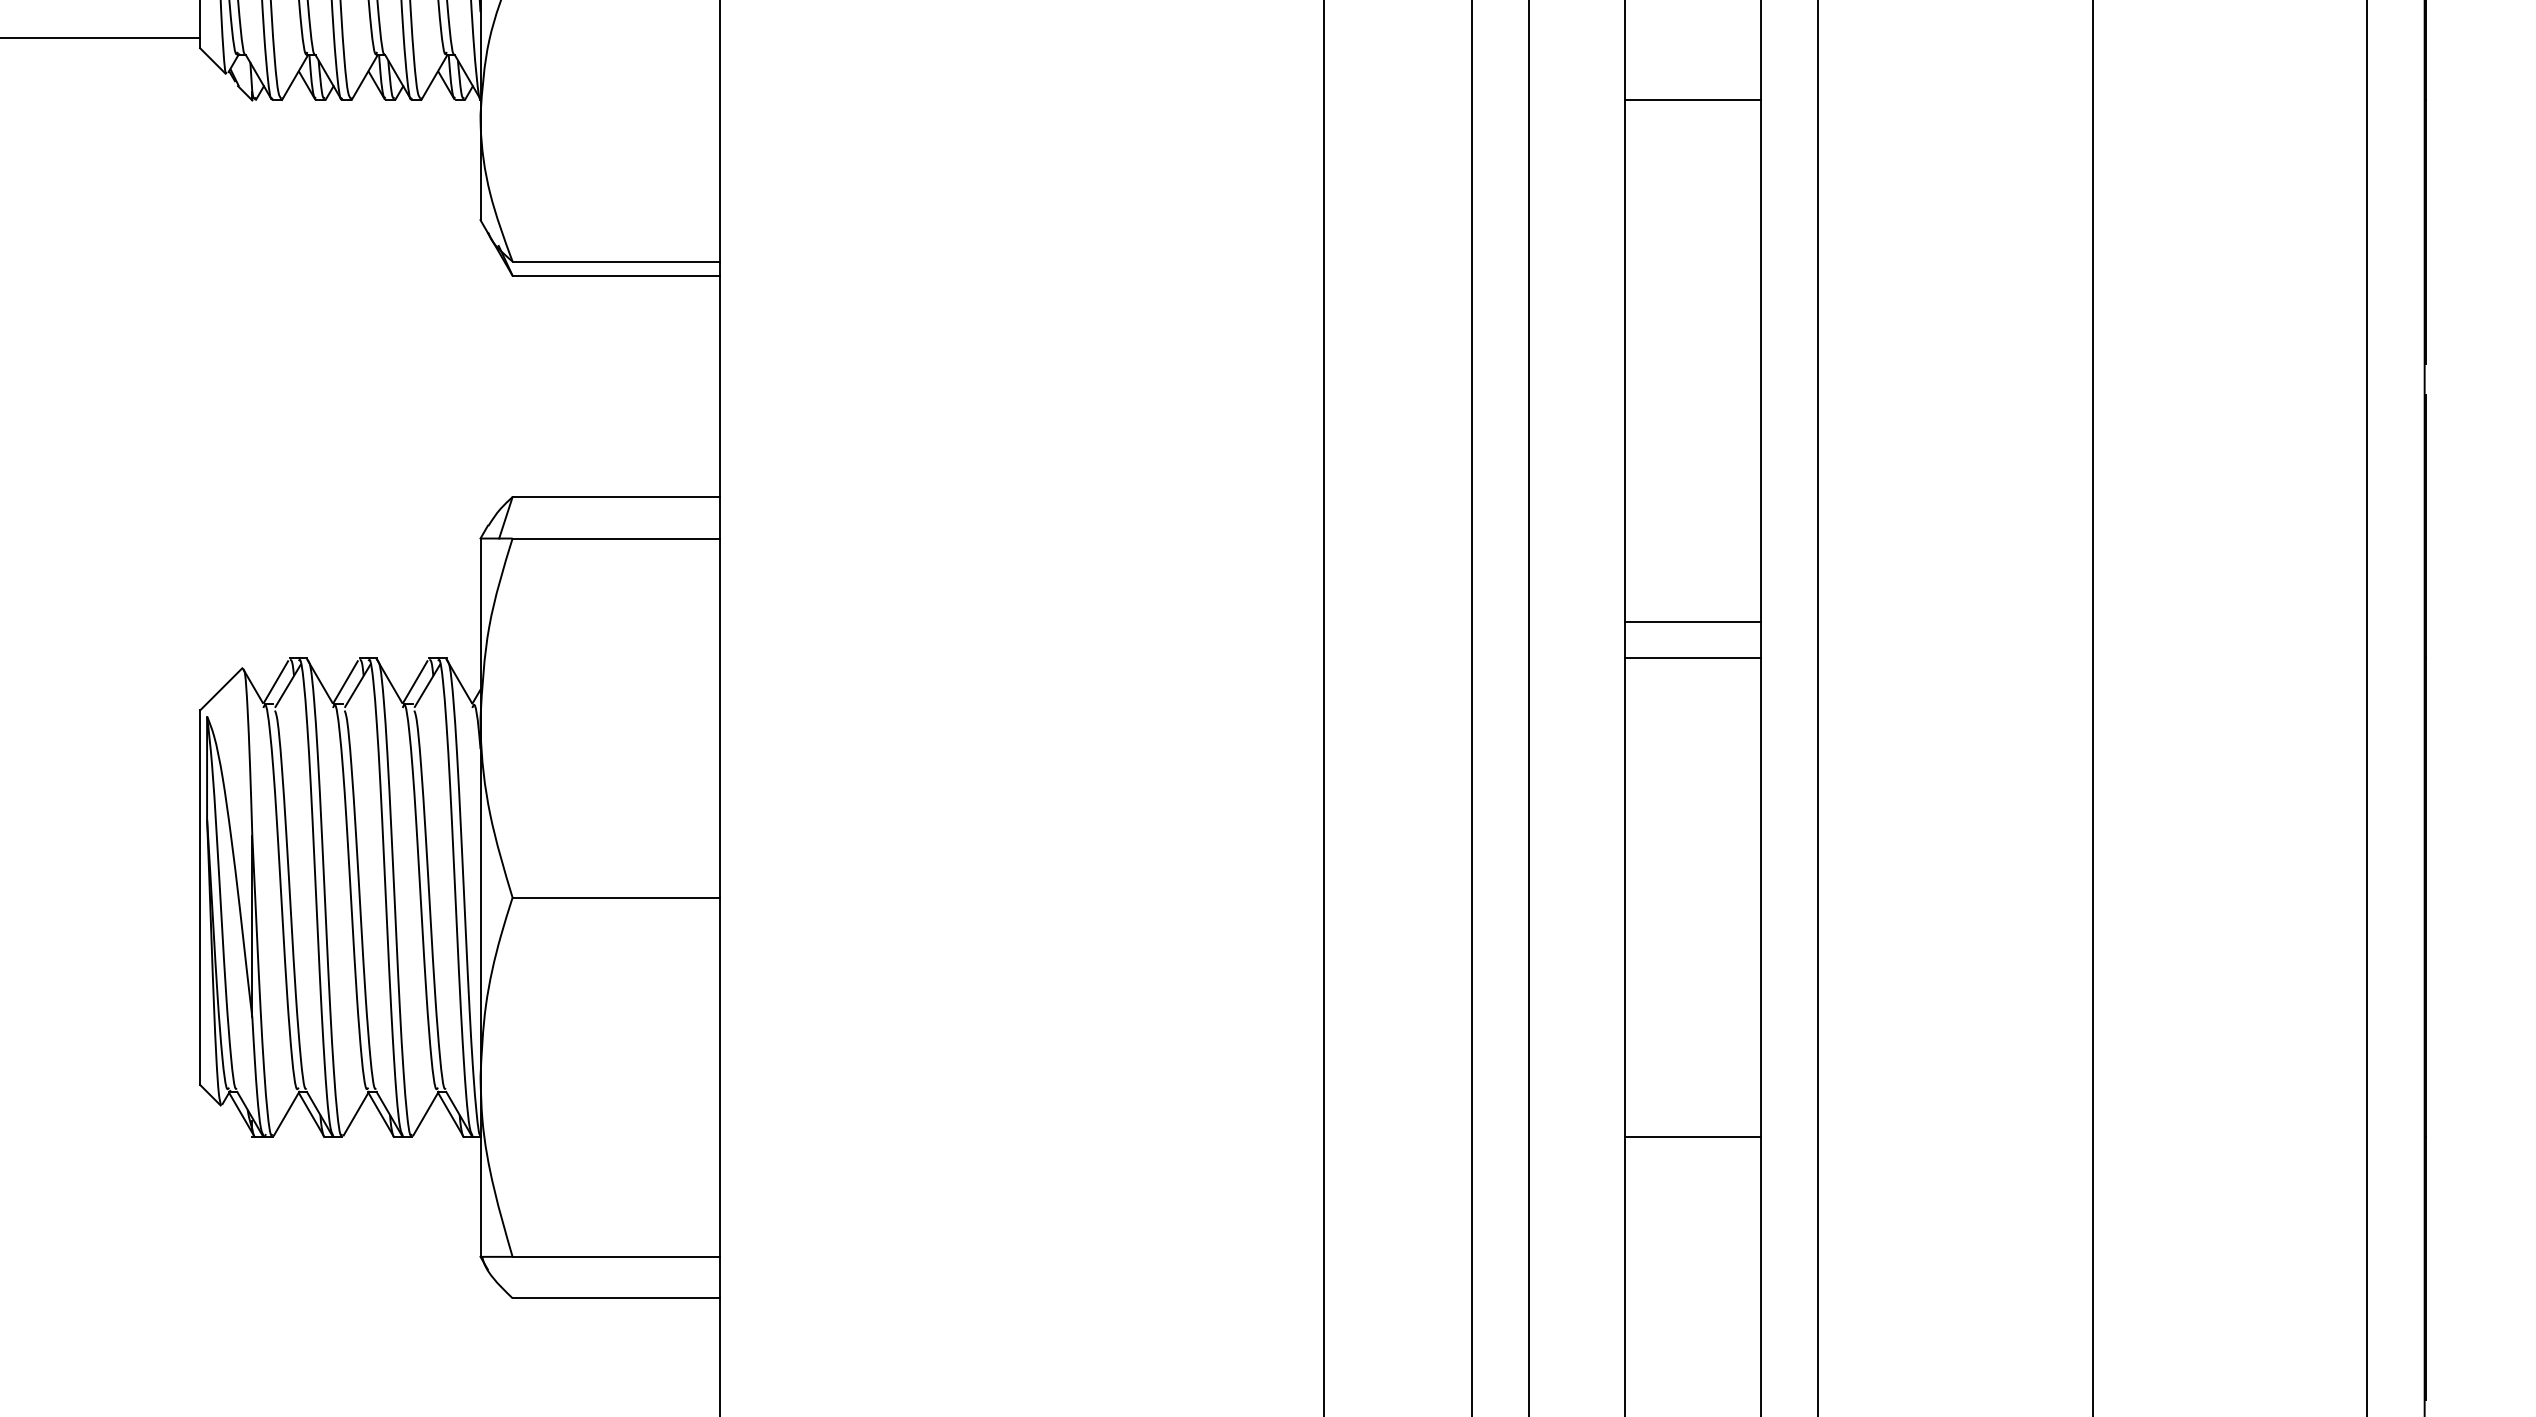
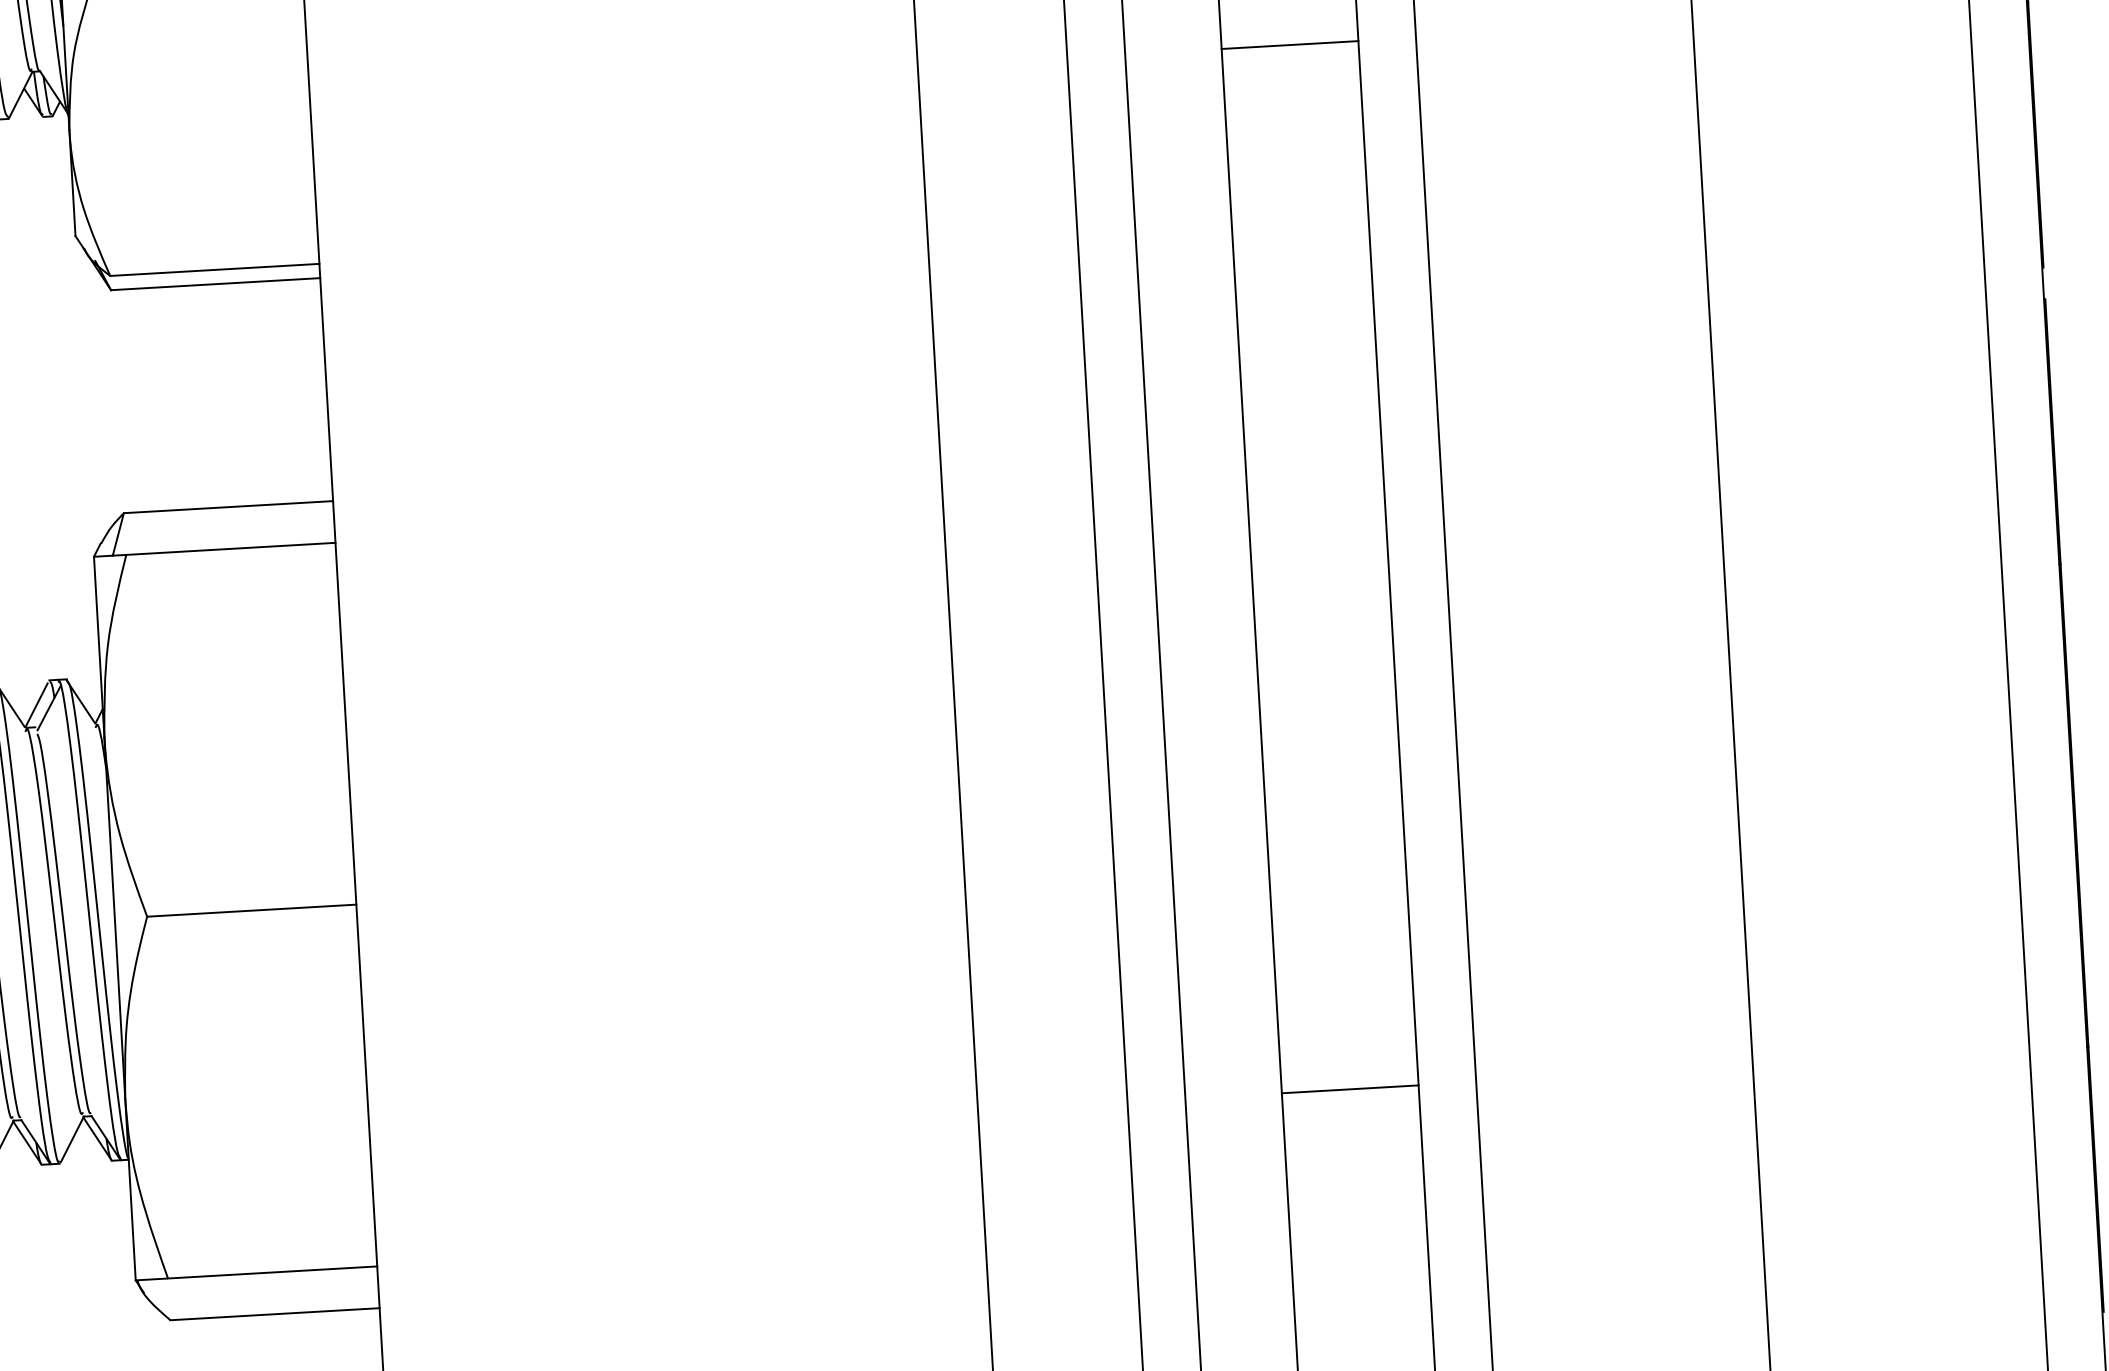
line: (1693, 622) -> (1320, 570), removed
line: (1693, 658) -> (1322, 607), removed

